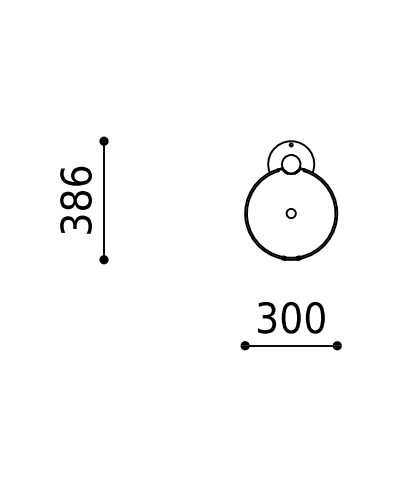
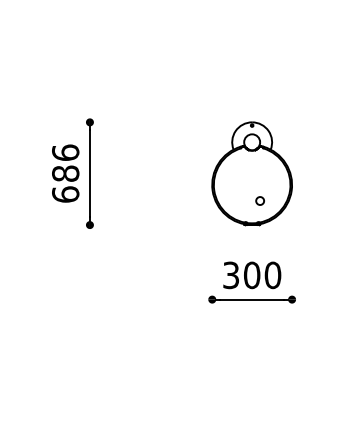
circle: (290, 212) -> (259, 200), moved
text: (75, 224) -> (65, 194), 386 -> 686

